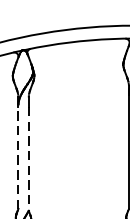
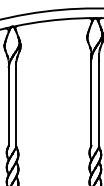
line: (18, 156) -> (8, 106), dashed -> solid
line: (28, 159) -> (16, 108), dashed -> solid

